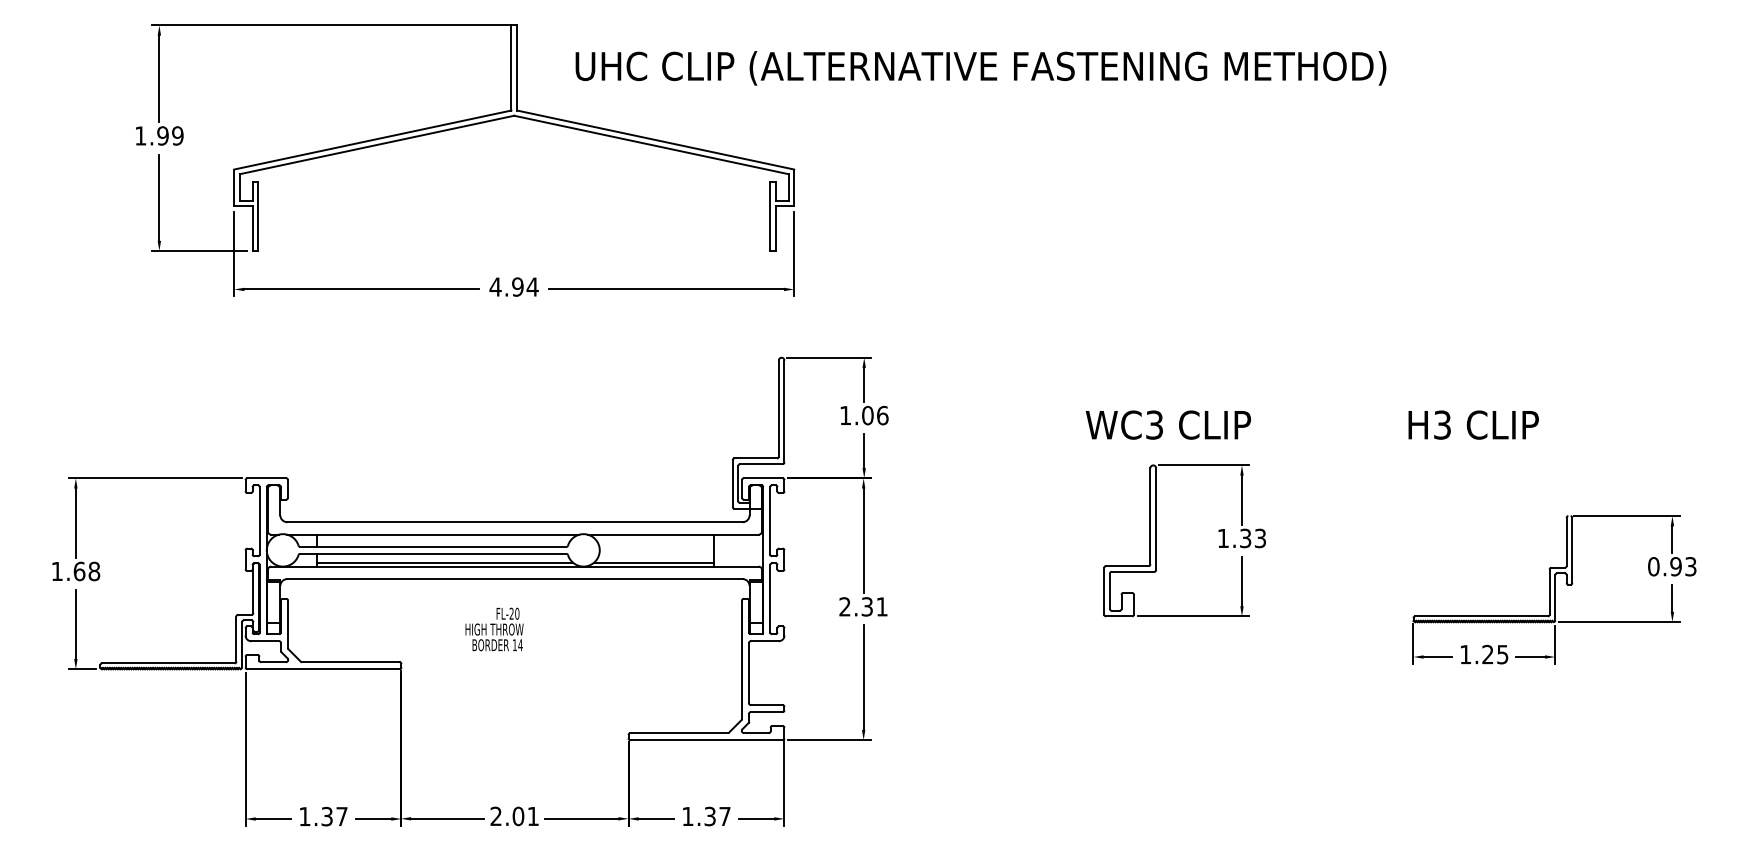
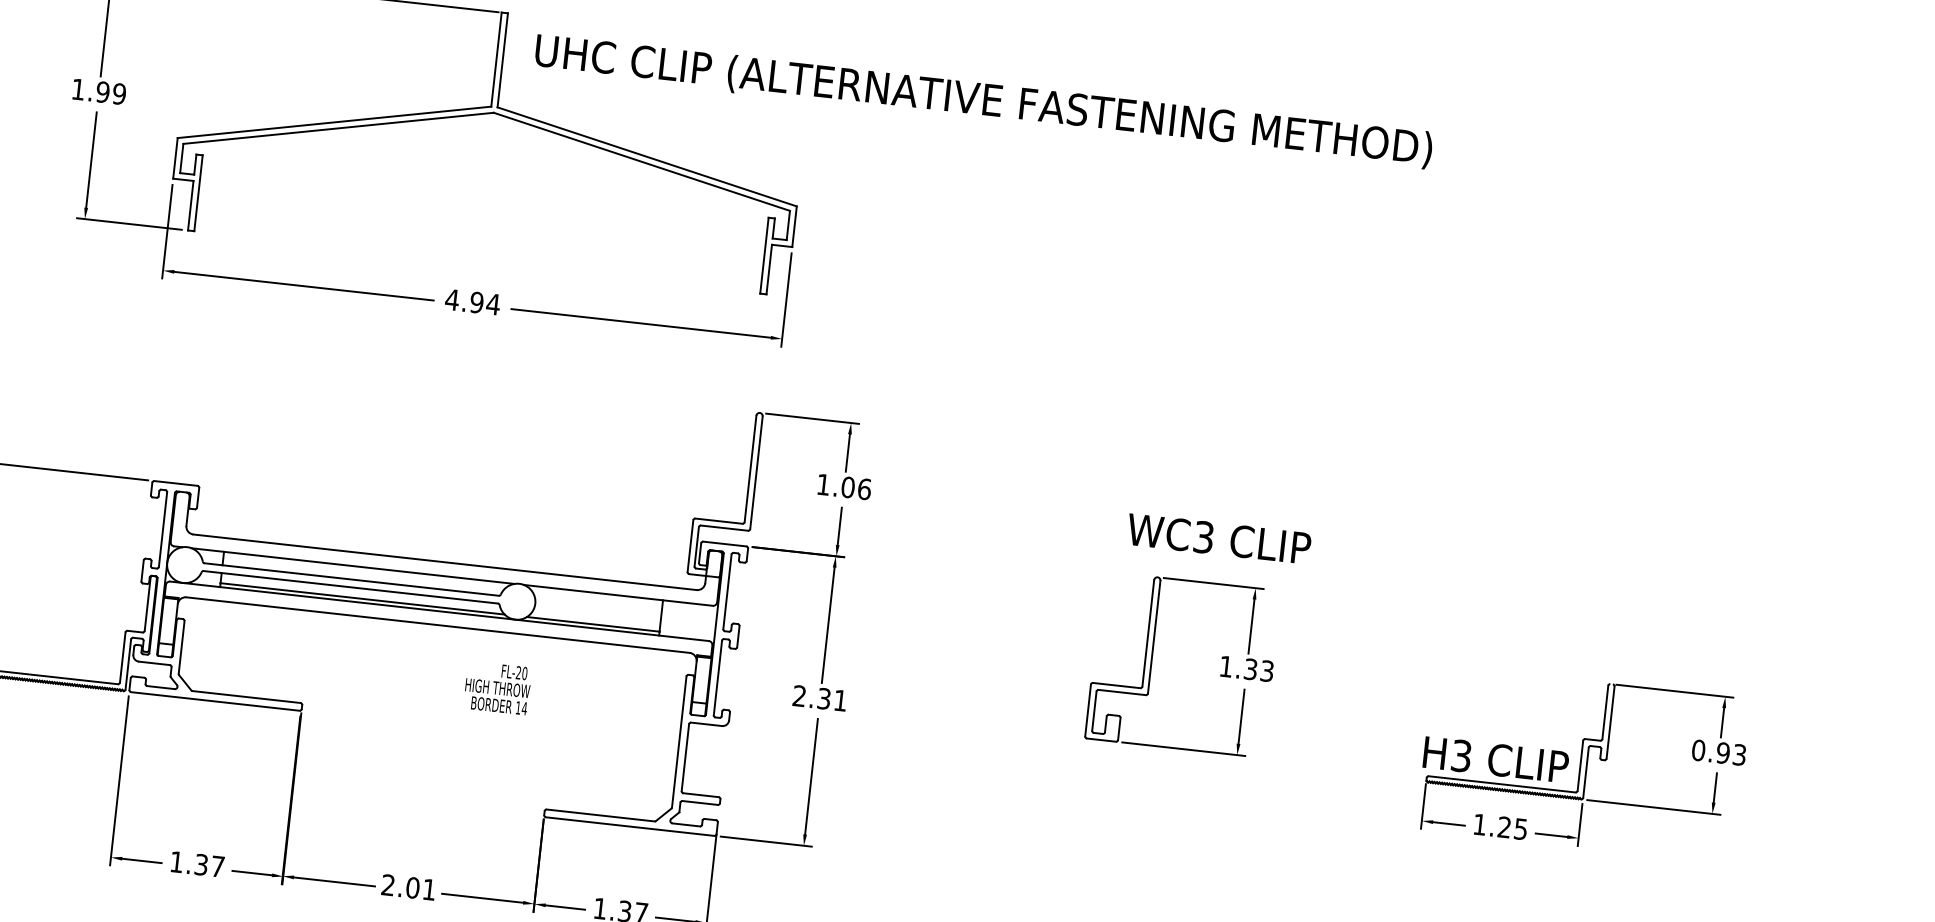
text: (980, 68) -> (983, 101), moved
text: (1168, 424) -> (1219, 538), moved
text: (1473, 424) -> (1495, 759), moved
text: (494, 629) -> (497, 688), moved

